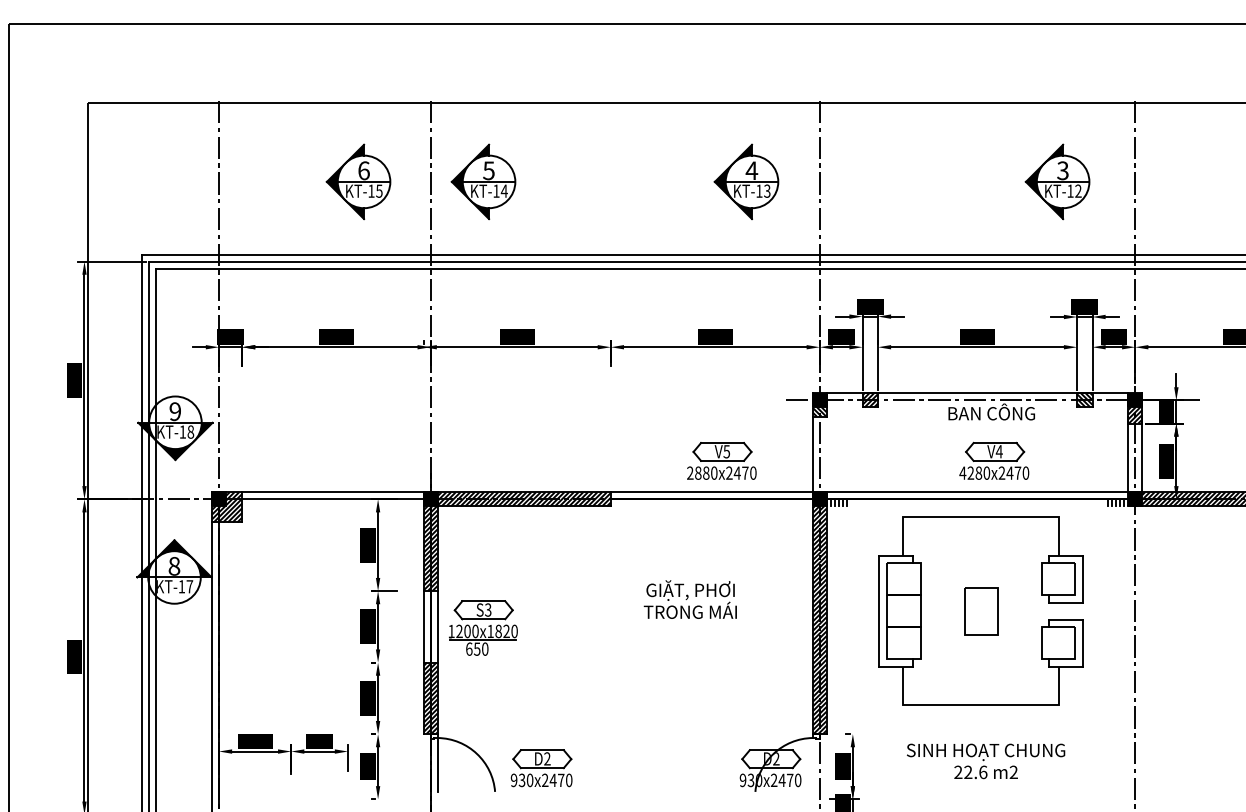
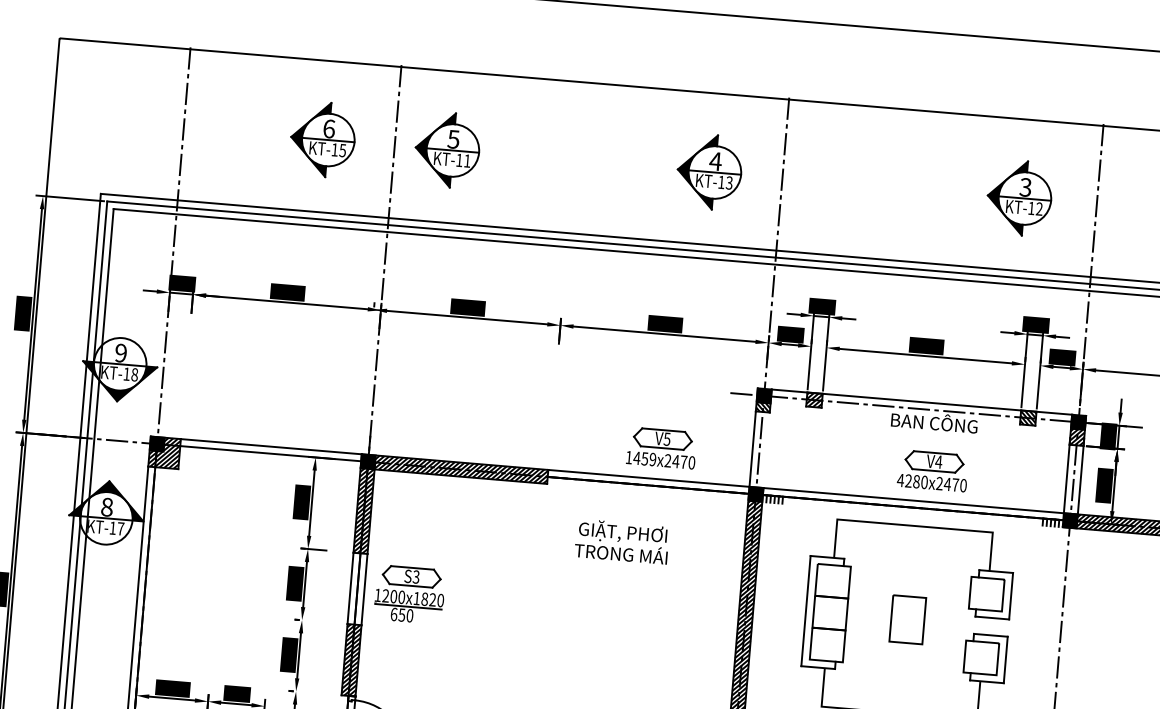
text: (503, 190) -> (466, 160), KT-14 -> KT-11
text: (702, 472) -> (641, 457), 2880x2470 -> 1459x2470
text: (689, 599) -> (621, 541), moved

